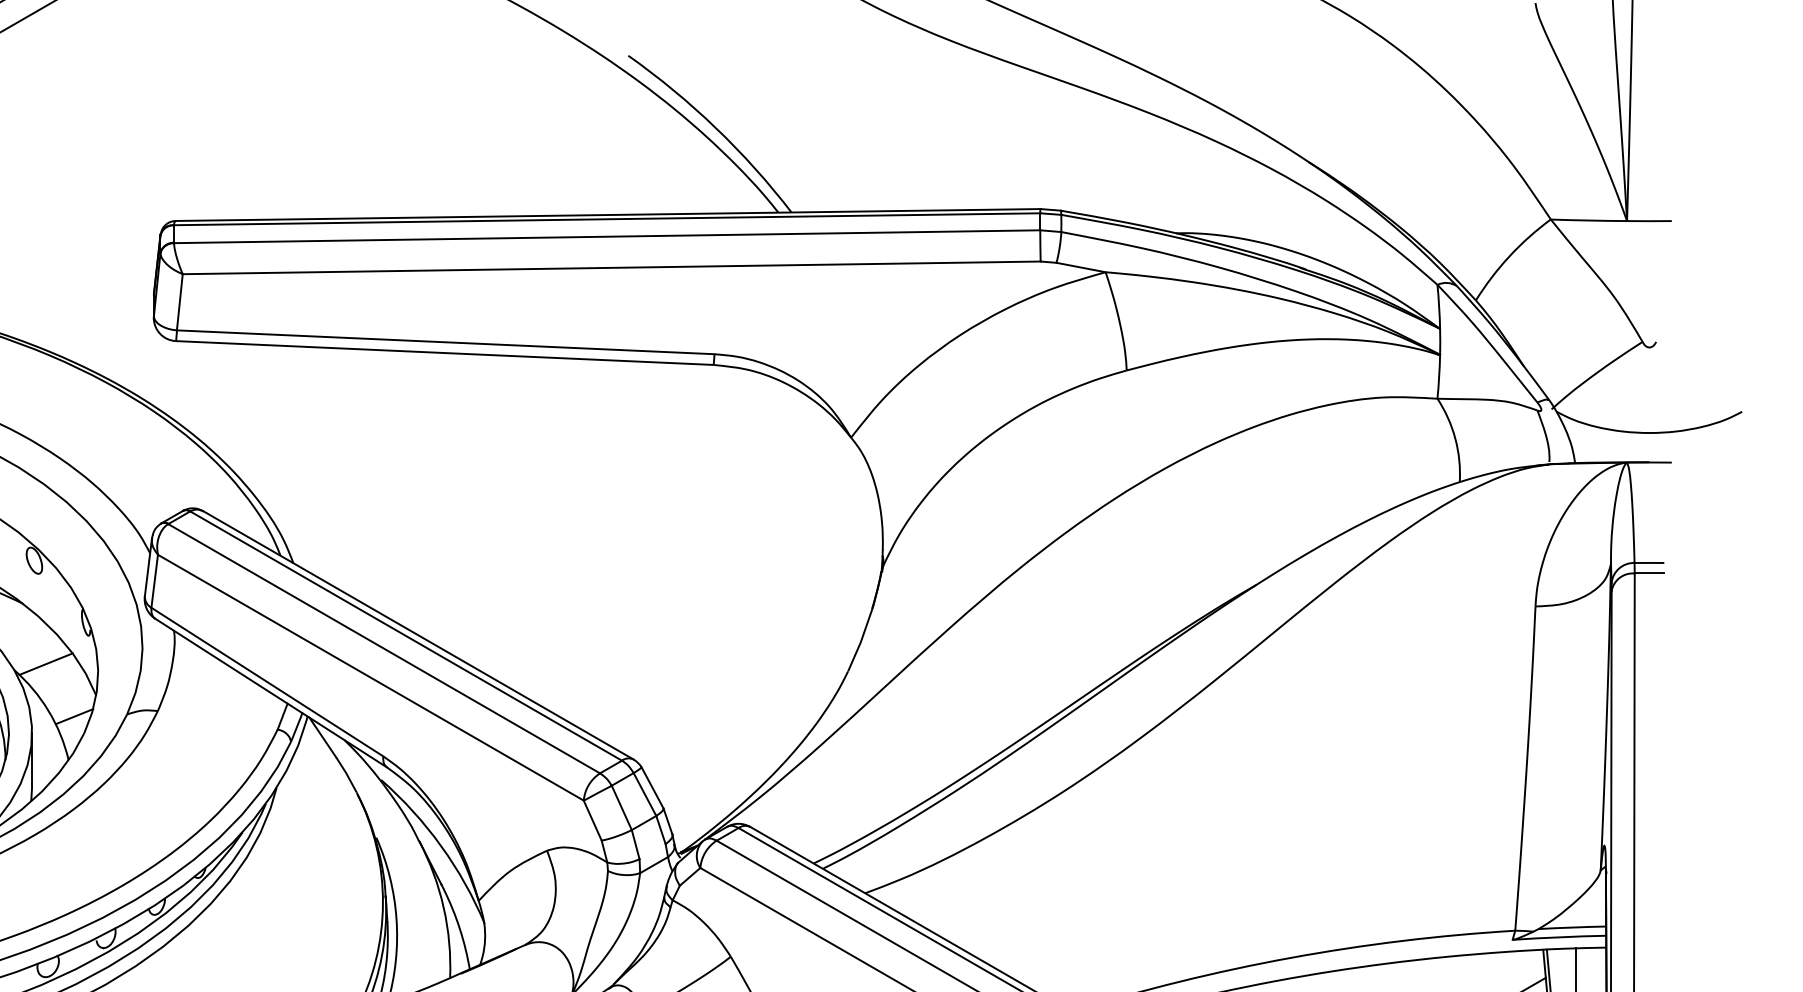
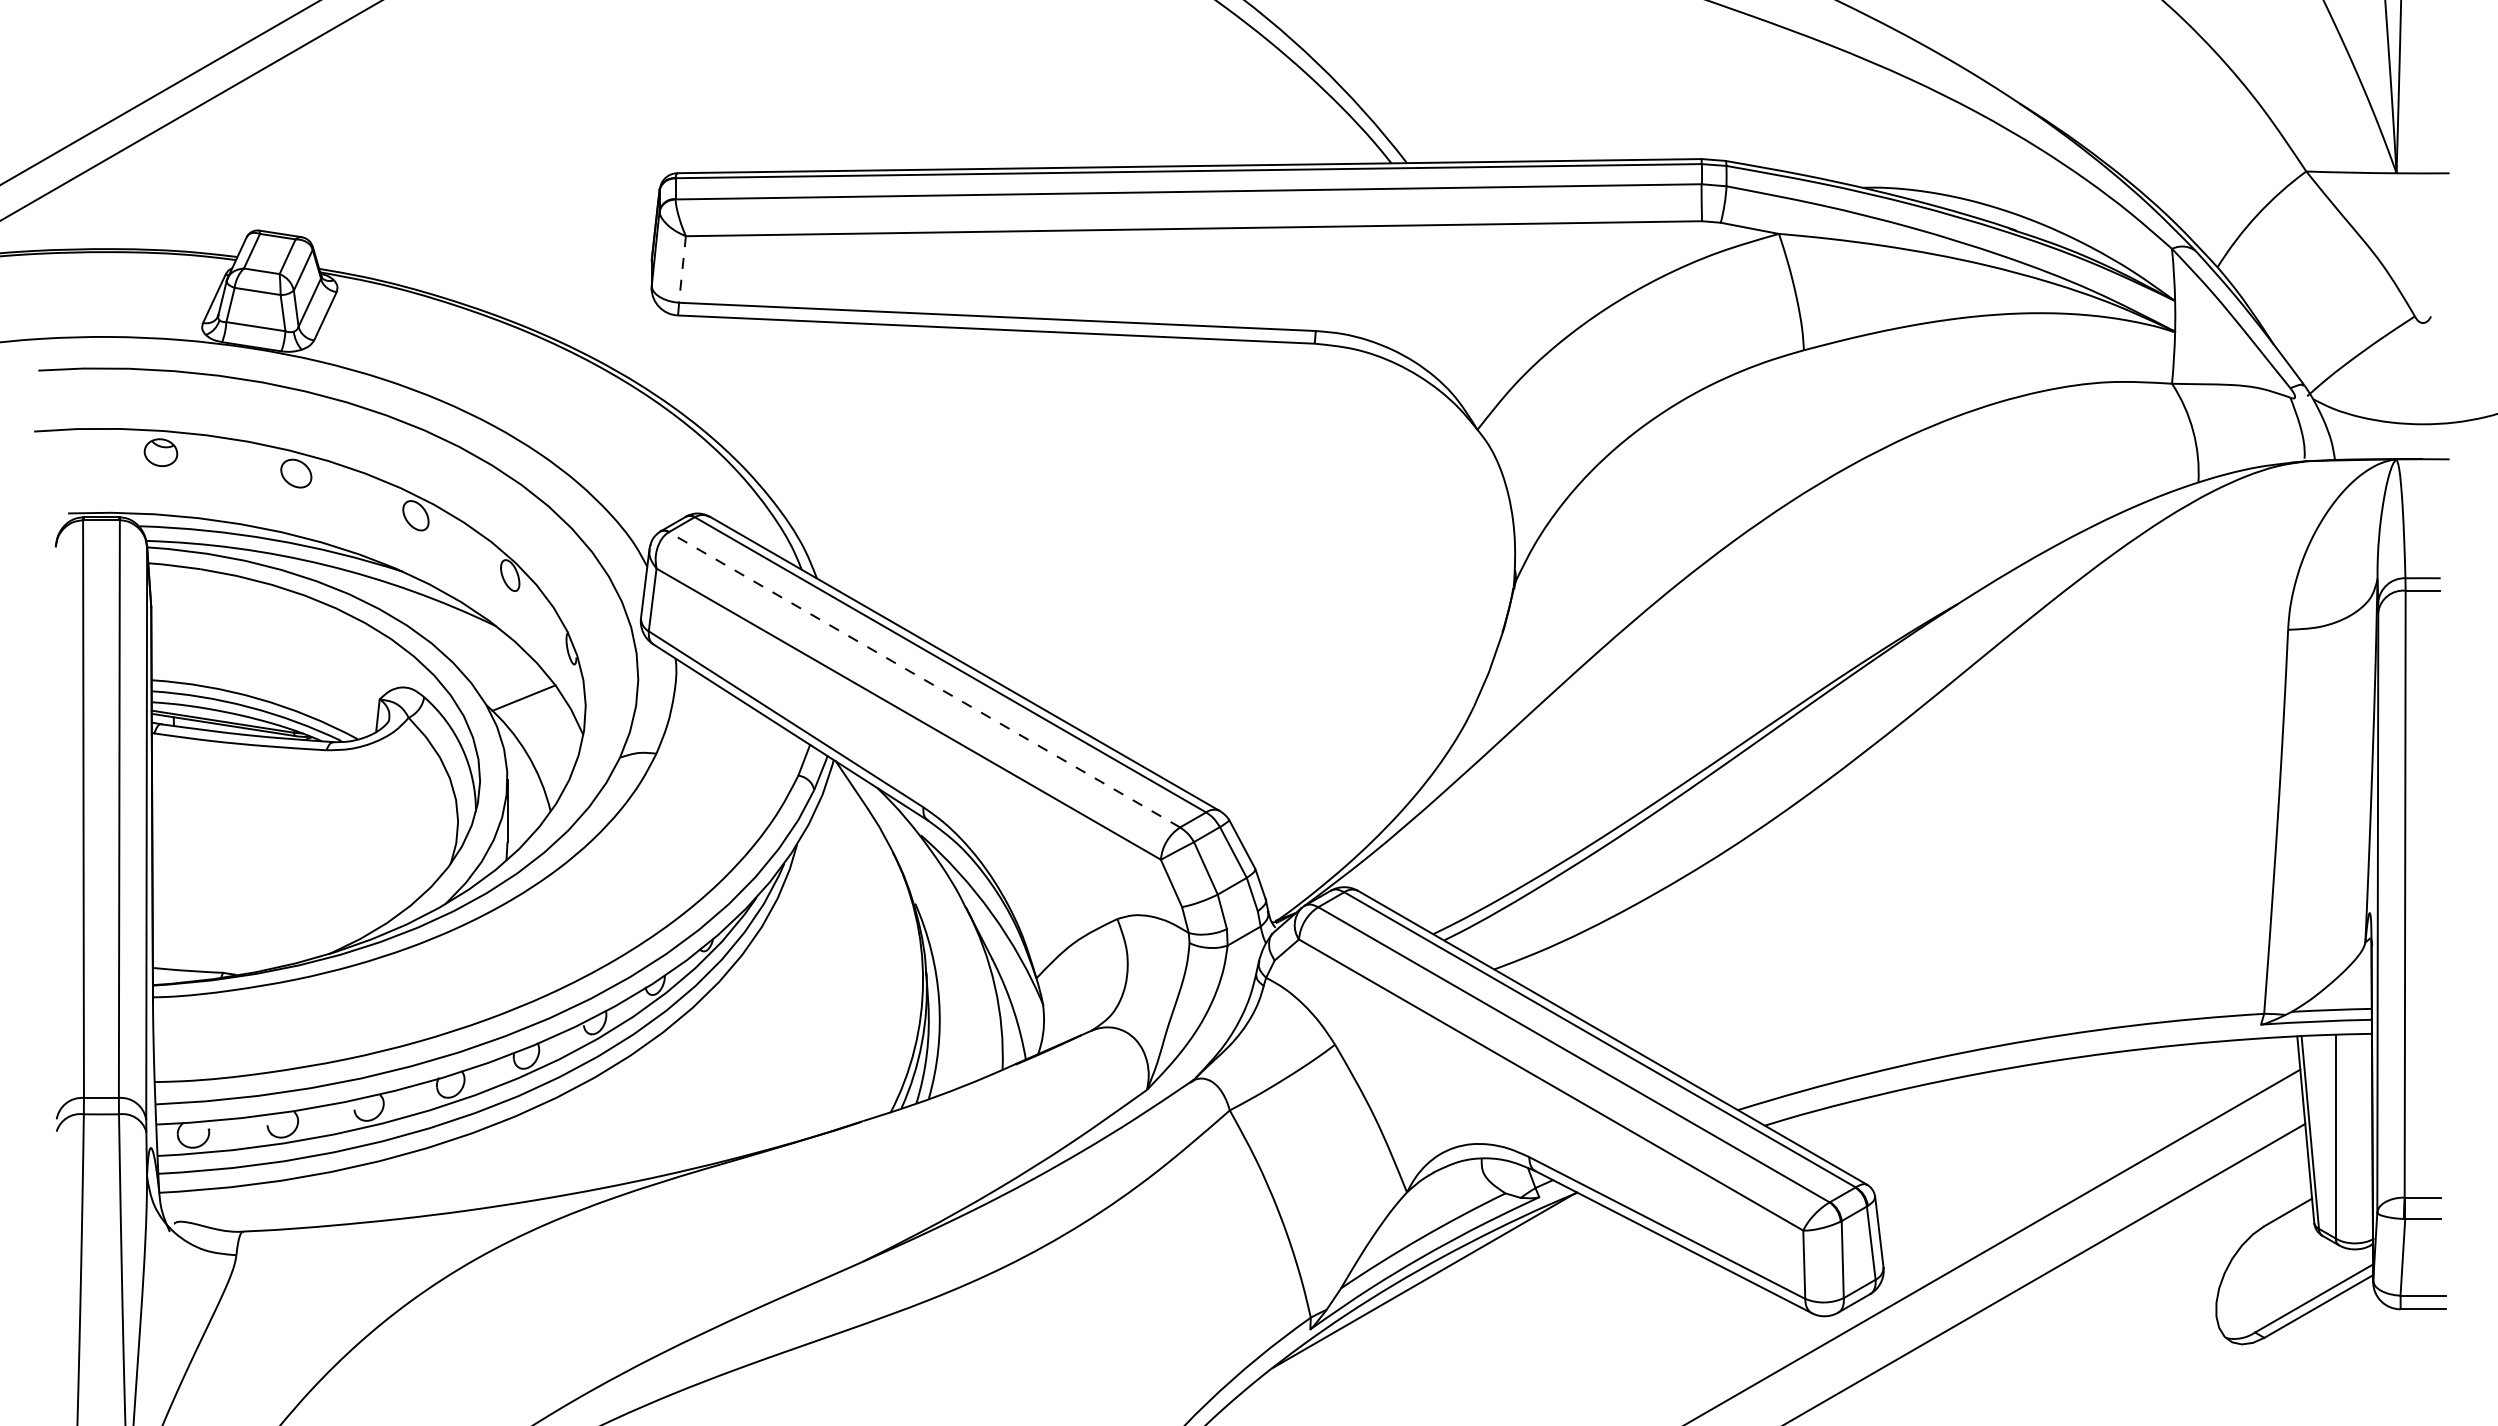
line: (179, 303) -> (682, 270), solid -> dashed
line: (384, 648) -> (924, 679), solid -> dashed
line: (74, 716) -> (557, 760), removed

